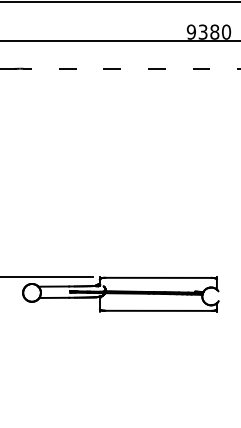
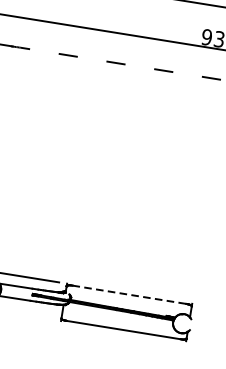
line: (158, 277) -> (129, 294), solid -> dashed

